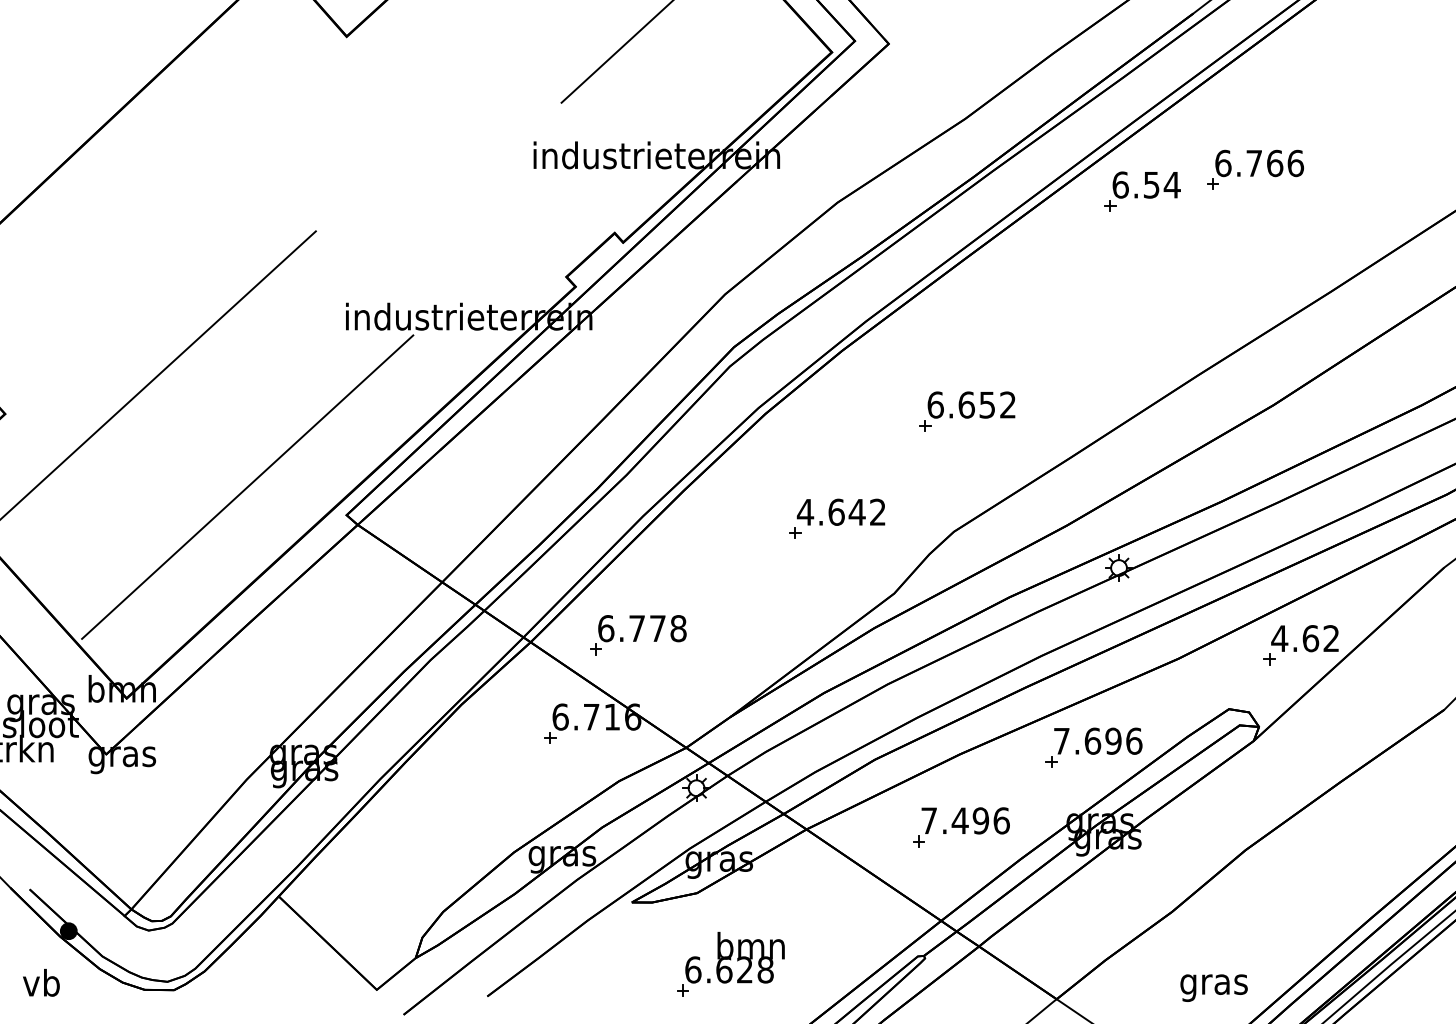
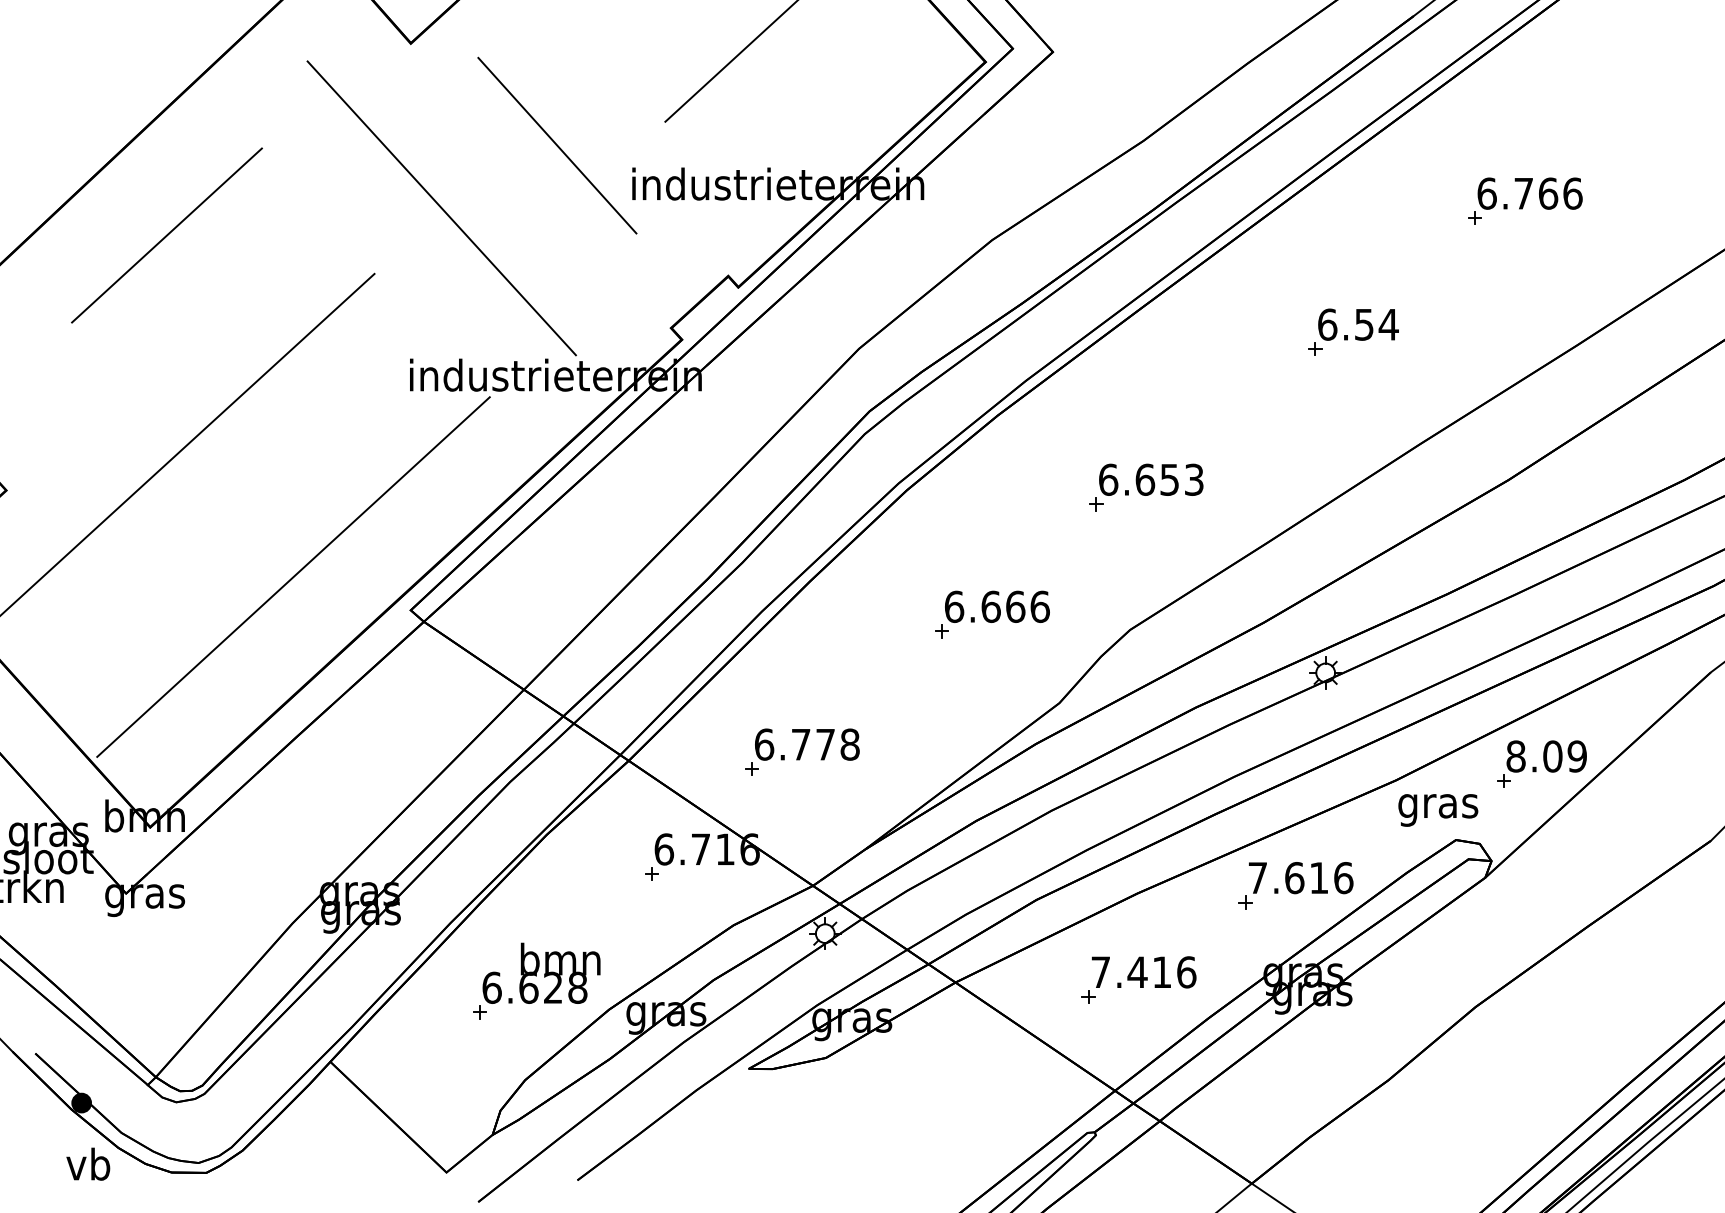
line: (470, 122) -> (557, 145), added
part: (1255, 169) -> (1525, 200), moved
line: (372, 175) -> (441, 207), added
part: (1142, 191) -> (1353, 332), moved
line: (140, 198) -> (166, 235), added
text: (1007, 404) -> (1193, 479), 6.652 -> 6.653
text: (841, 511) -> (996, 605), 4.642 -> 6.666
part: (638, 635) -> (802, 752), moved
text: (1305, 638) -> (1546, 756), 4.62 -> 8.09
text: (1113, 740) -> (1319, 877), 7.696 -> 7.616
text: (980, 820) -> (1161, 971), 7.496 -> 7.416
part: (730, 963) -> (536, 980), moved
text: (41, 982) -> (88, 1163), moved
text: (1213, 987) -> (1437, 809), moved

